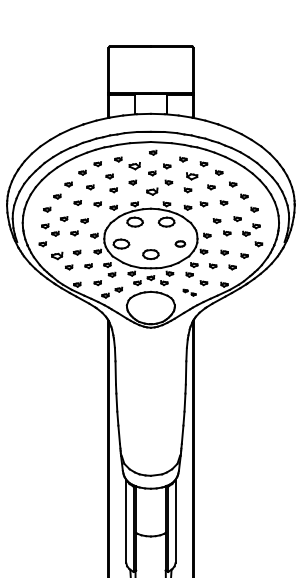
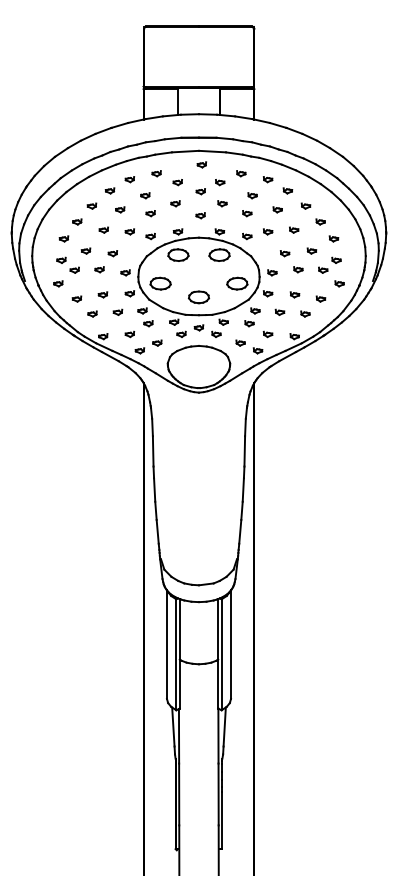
part: (134, 166) -> (177, 182), size x0.62
part: (192, 176) -> (252, 195), size x0.62
part: (152, 191) -> (200, 215), size x0.62
part: (180, 243) -> (237, 283), size x1.67
part: (56, 255) -> (76, 298), size x0.62
part: (189, 292) -> (249, 346), size x1.67

